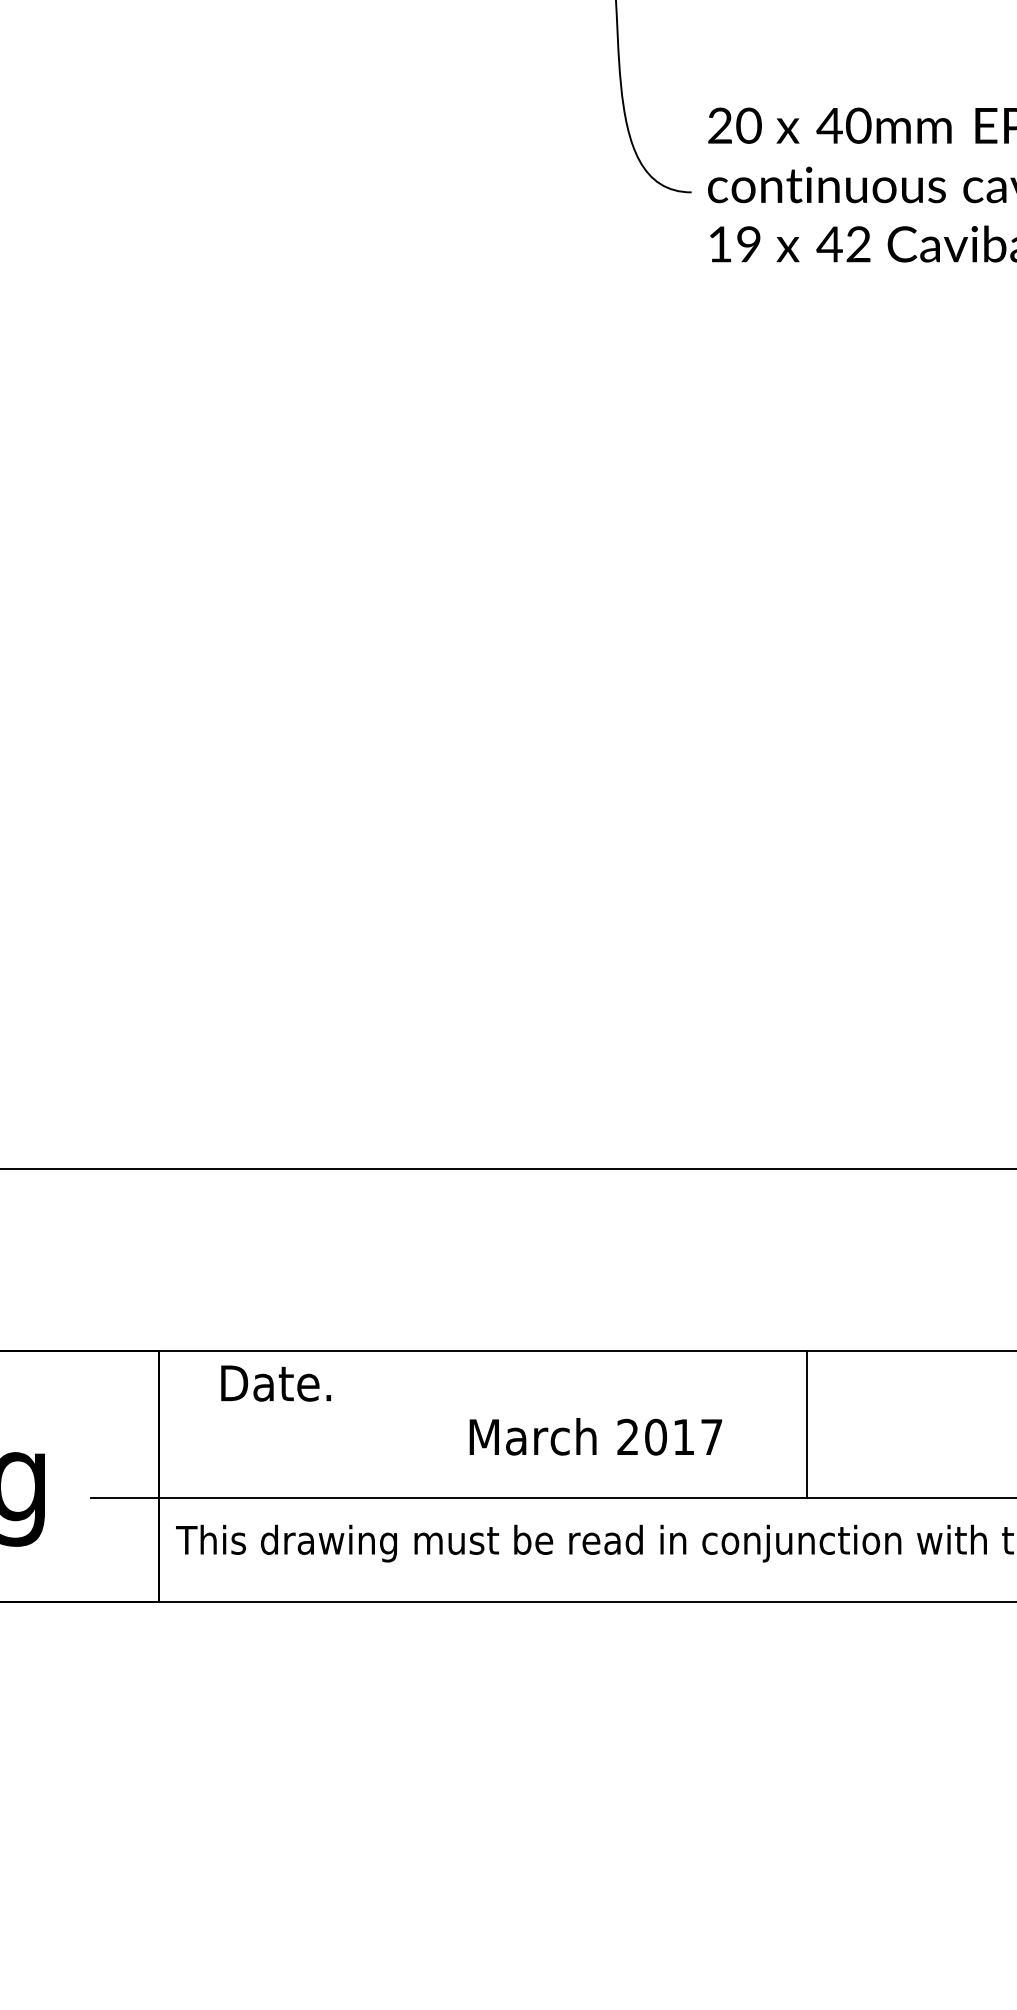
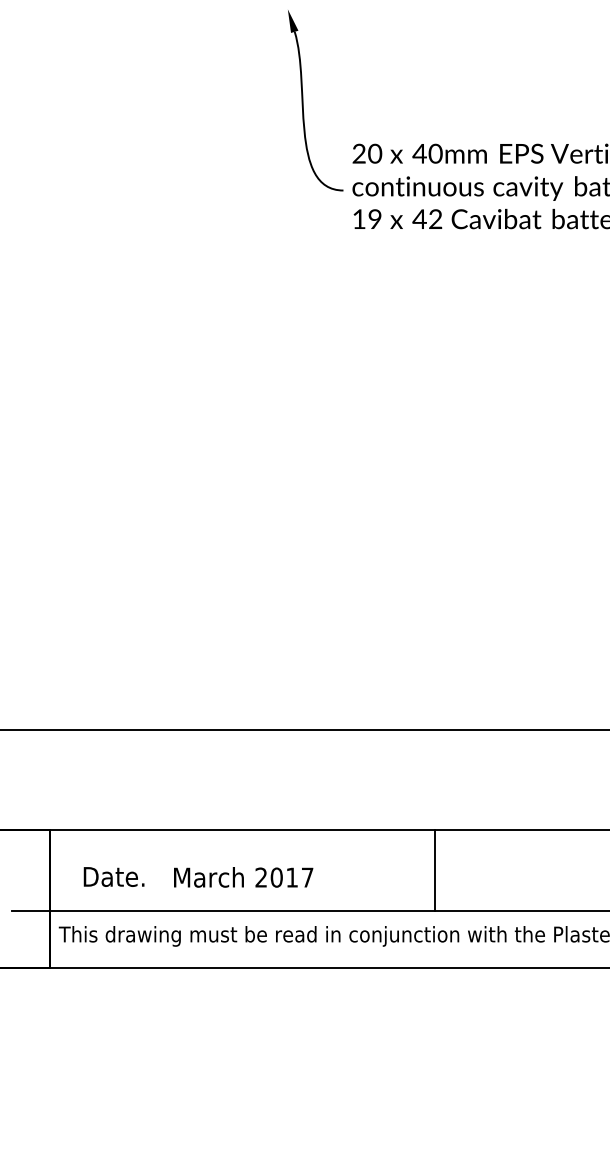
text: (275, 1382) -> (113, 876), moved
line: (805, 1422) -> (434, 869), moved
text: (595, 1436) -> (243, 877), moved

